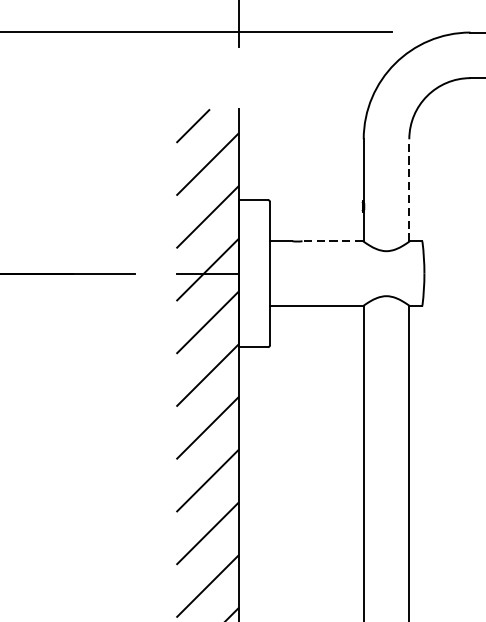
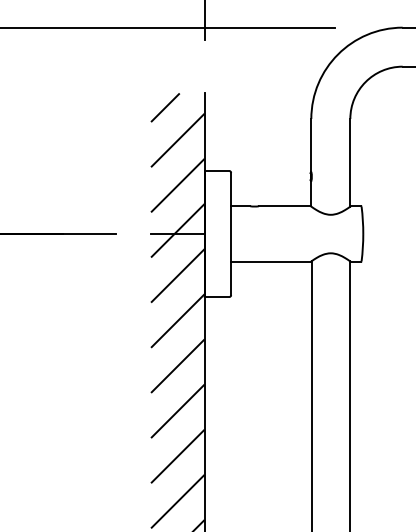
line: (409, 190) -> (350, 162), dashed -> solid
line: (332, 241) -> (284, 206), dashed -> solid

